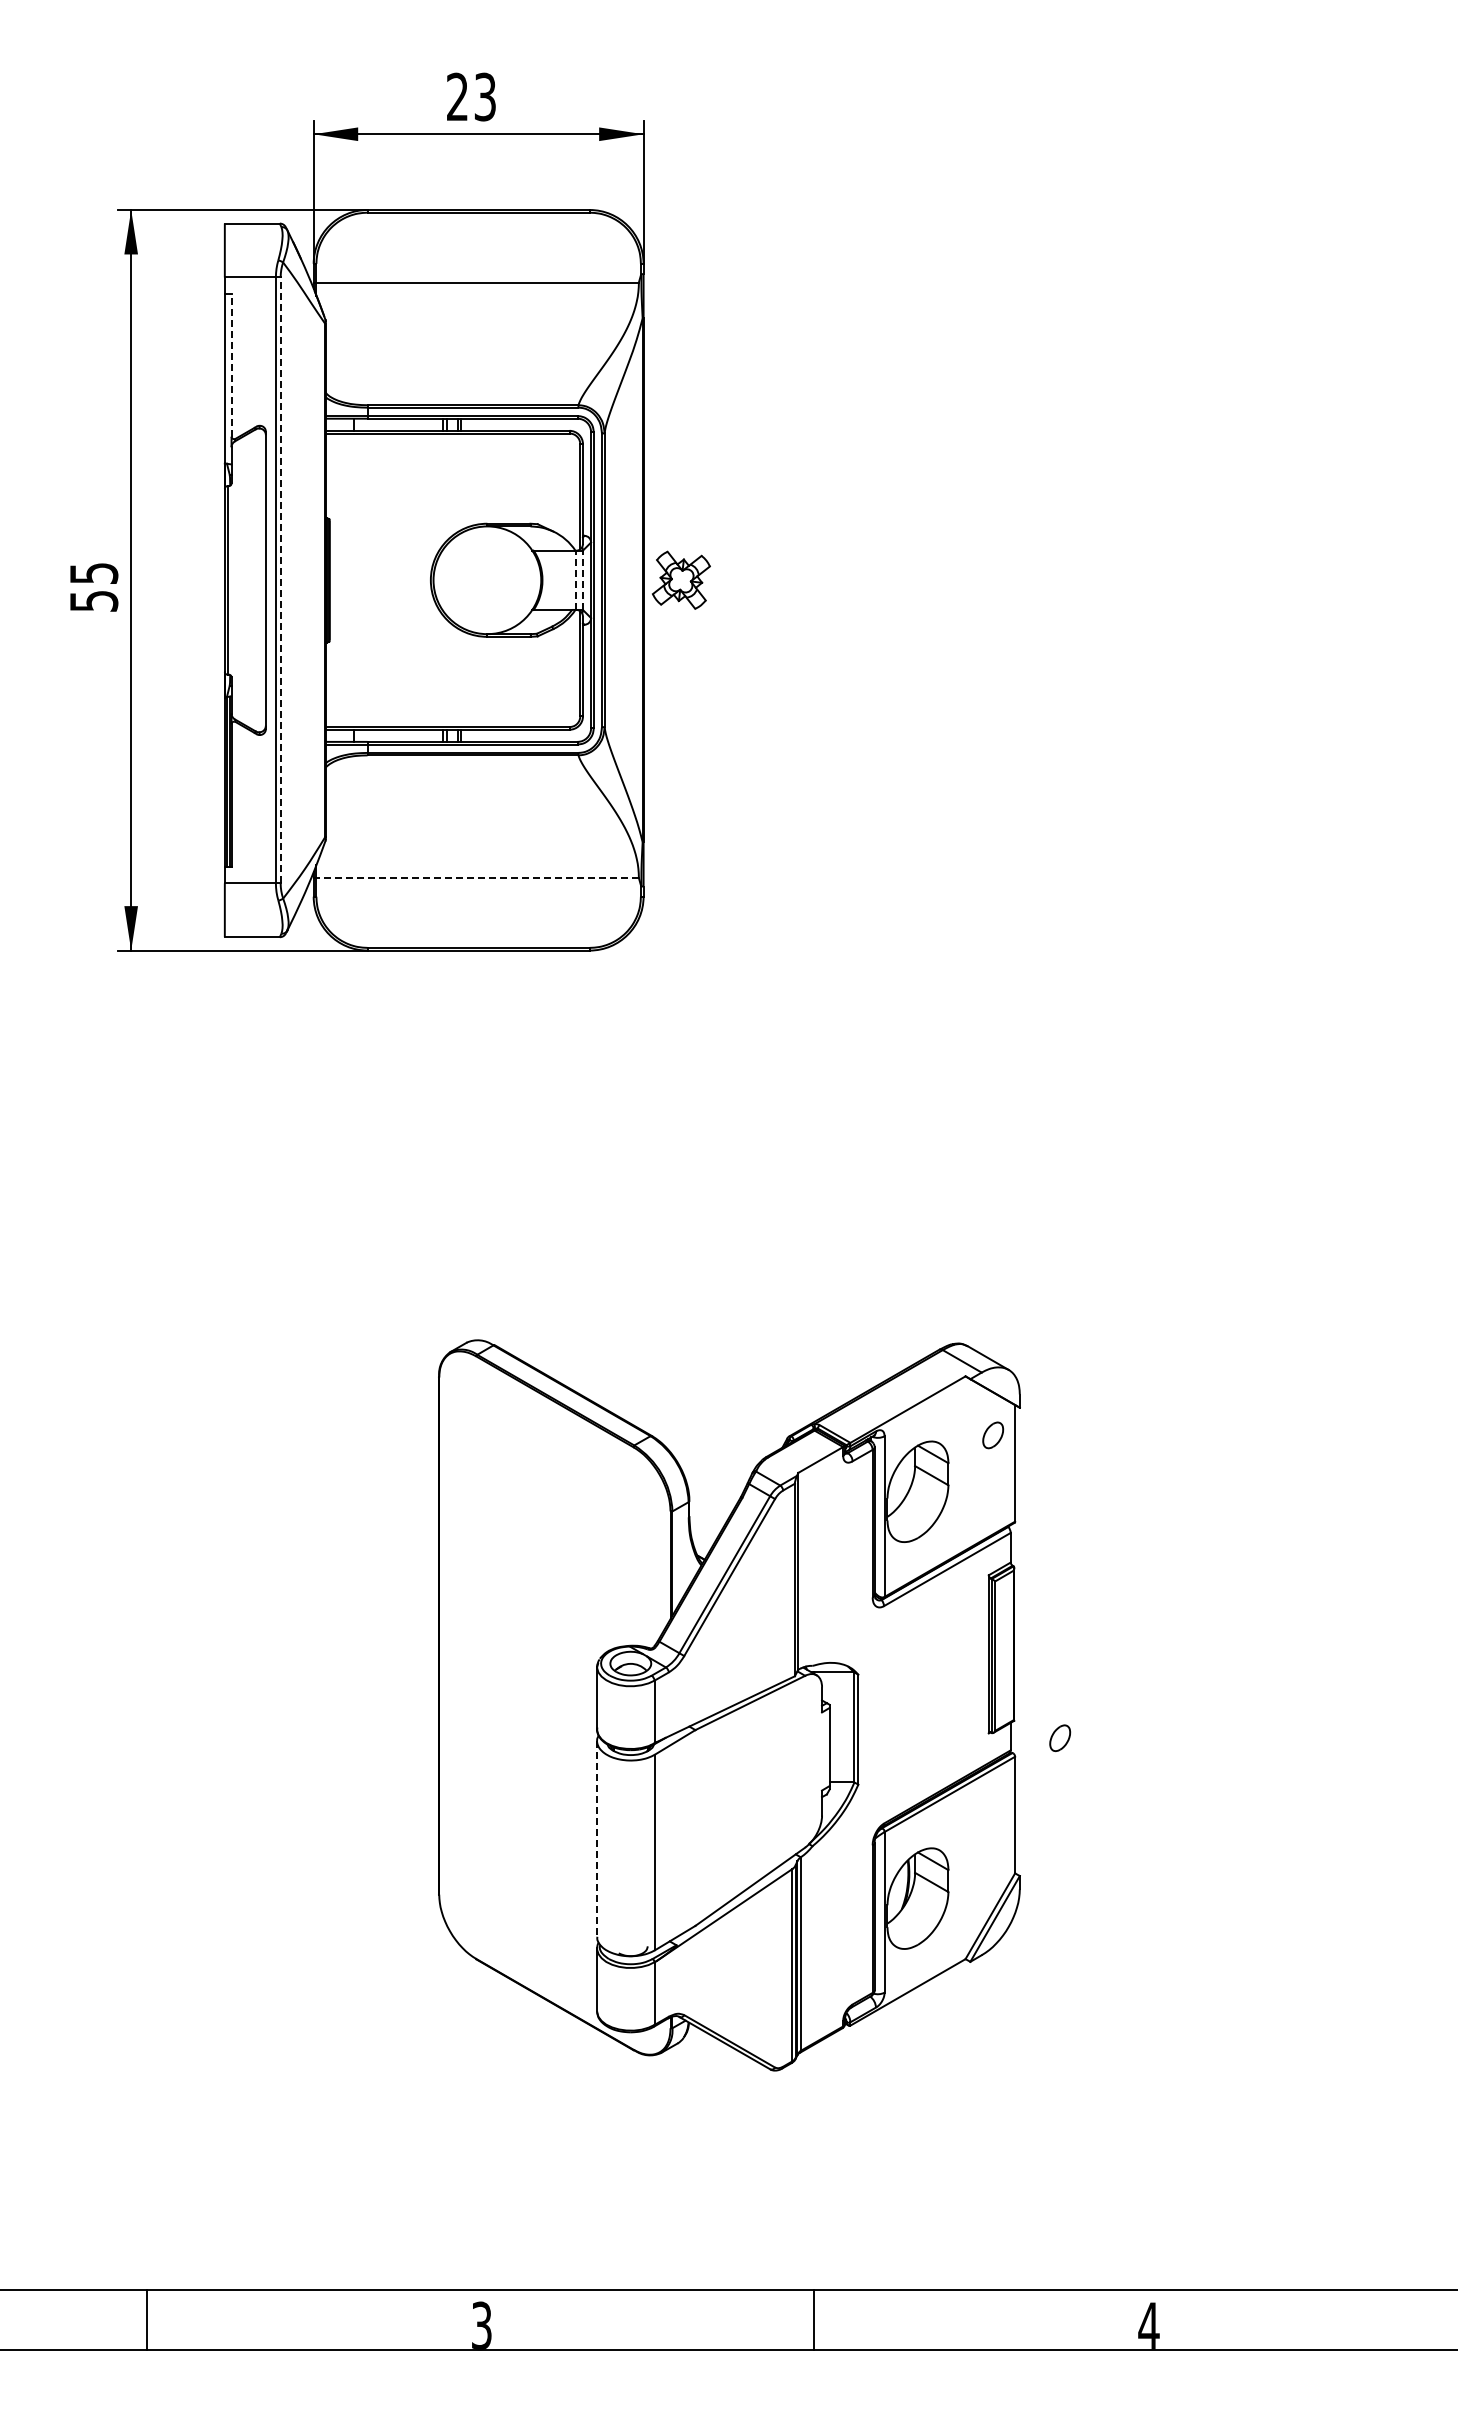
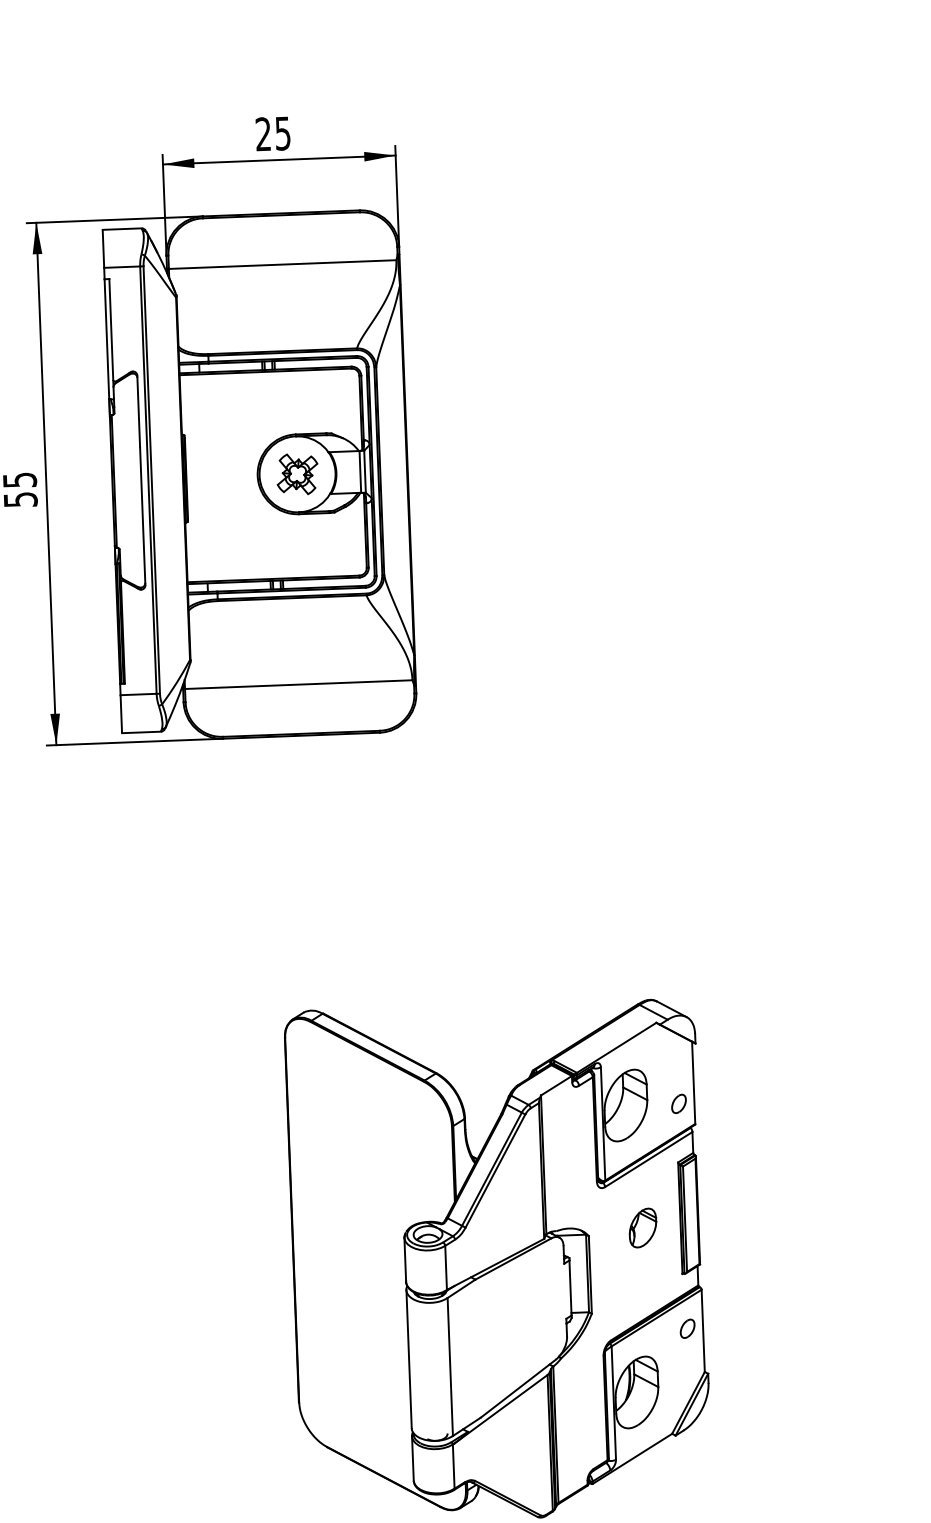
text: (485, 96) -> (283, 133), 23 -> 25
line: (231, 364) -> (111, 329), dashed -> solid
part: (681, 579) -> (297, 473), moved
line: (280, 580) -> (151, 480), dashed -> solid
line: (576, 580) -> (360, 472), dashed -> solid
line: (583, 580) -> (365, 471), dashed -> solid
line: (477, 878) -> (298, 684), dashed -> solid
part: (993, 1435) -> (679, 1103), moved
part: (935, 1666) -> (643, 1228), added
part: (1060, 1738) -> (687, 1328), moved
line: (597, 1838) -> (409, 1358), dashed -> solid

